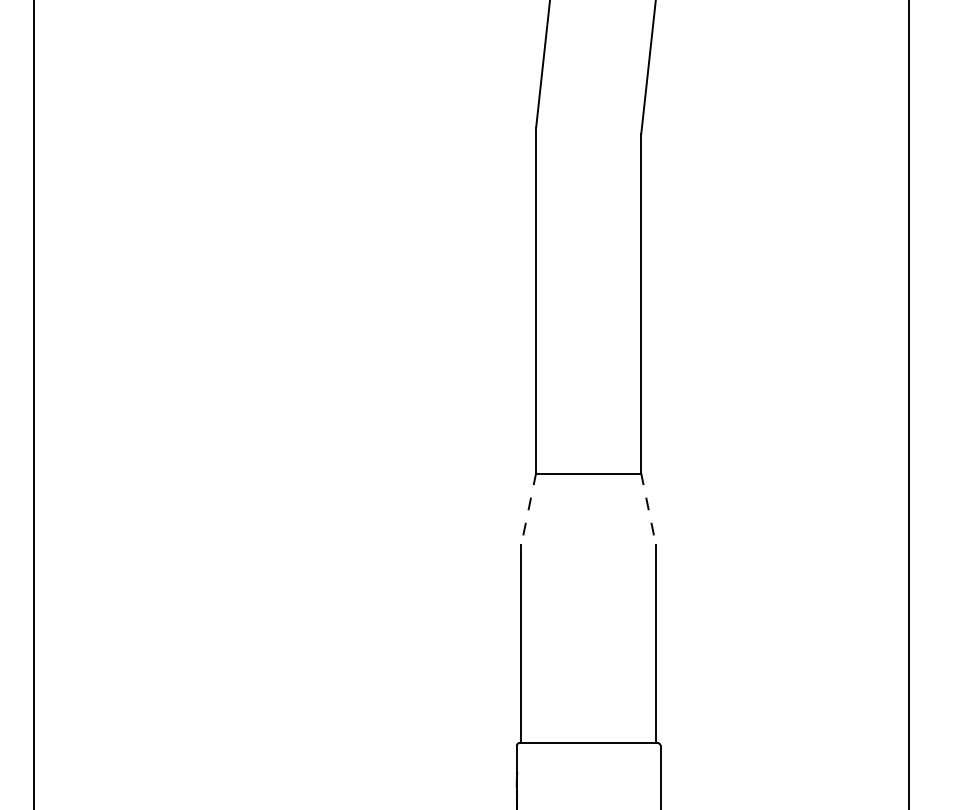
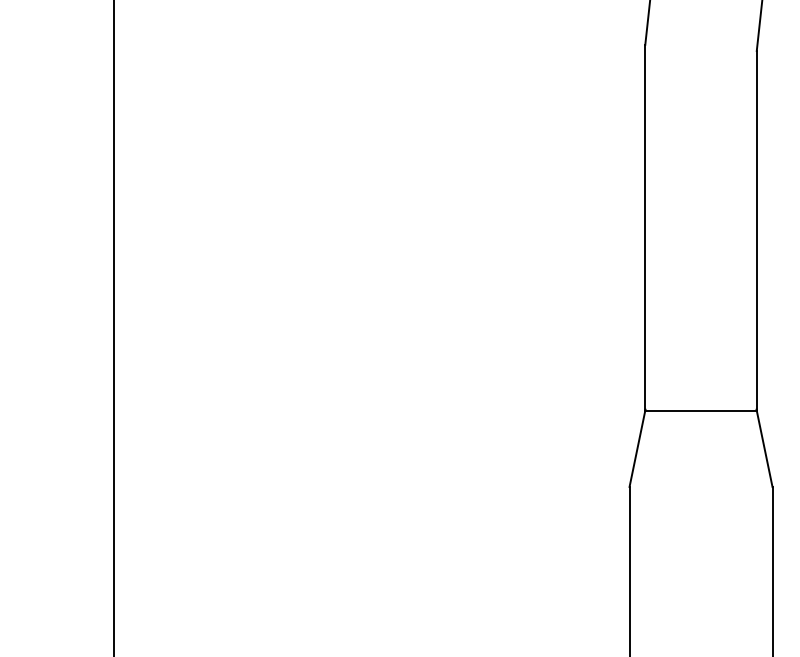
line: (528, 509) -> (637, 448), dashed -> solid
line: (648, 509) -> (764, 448), dashed -> solid

